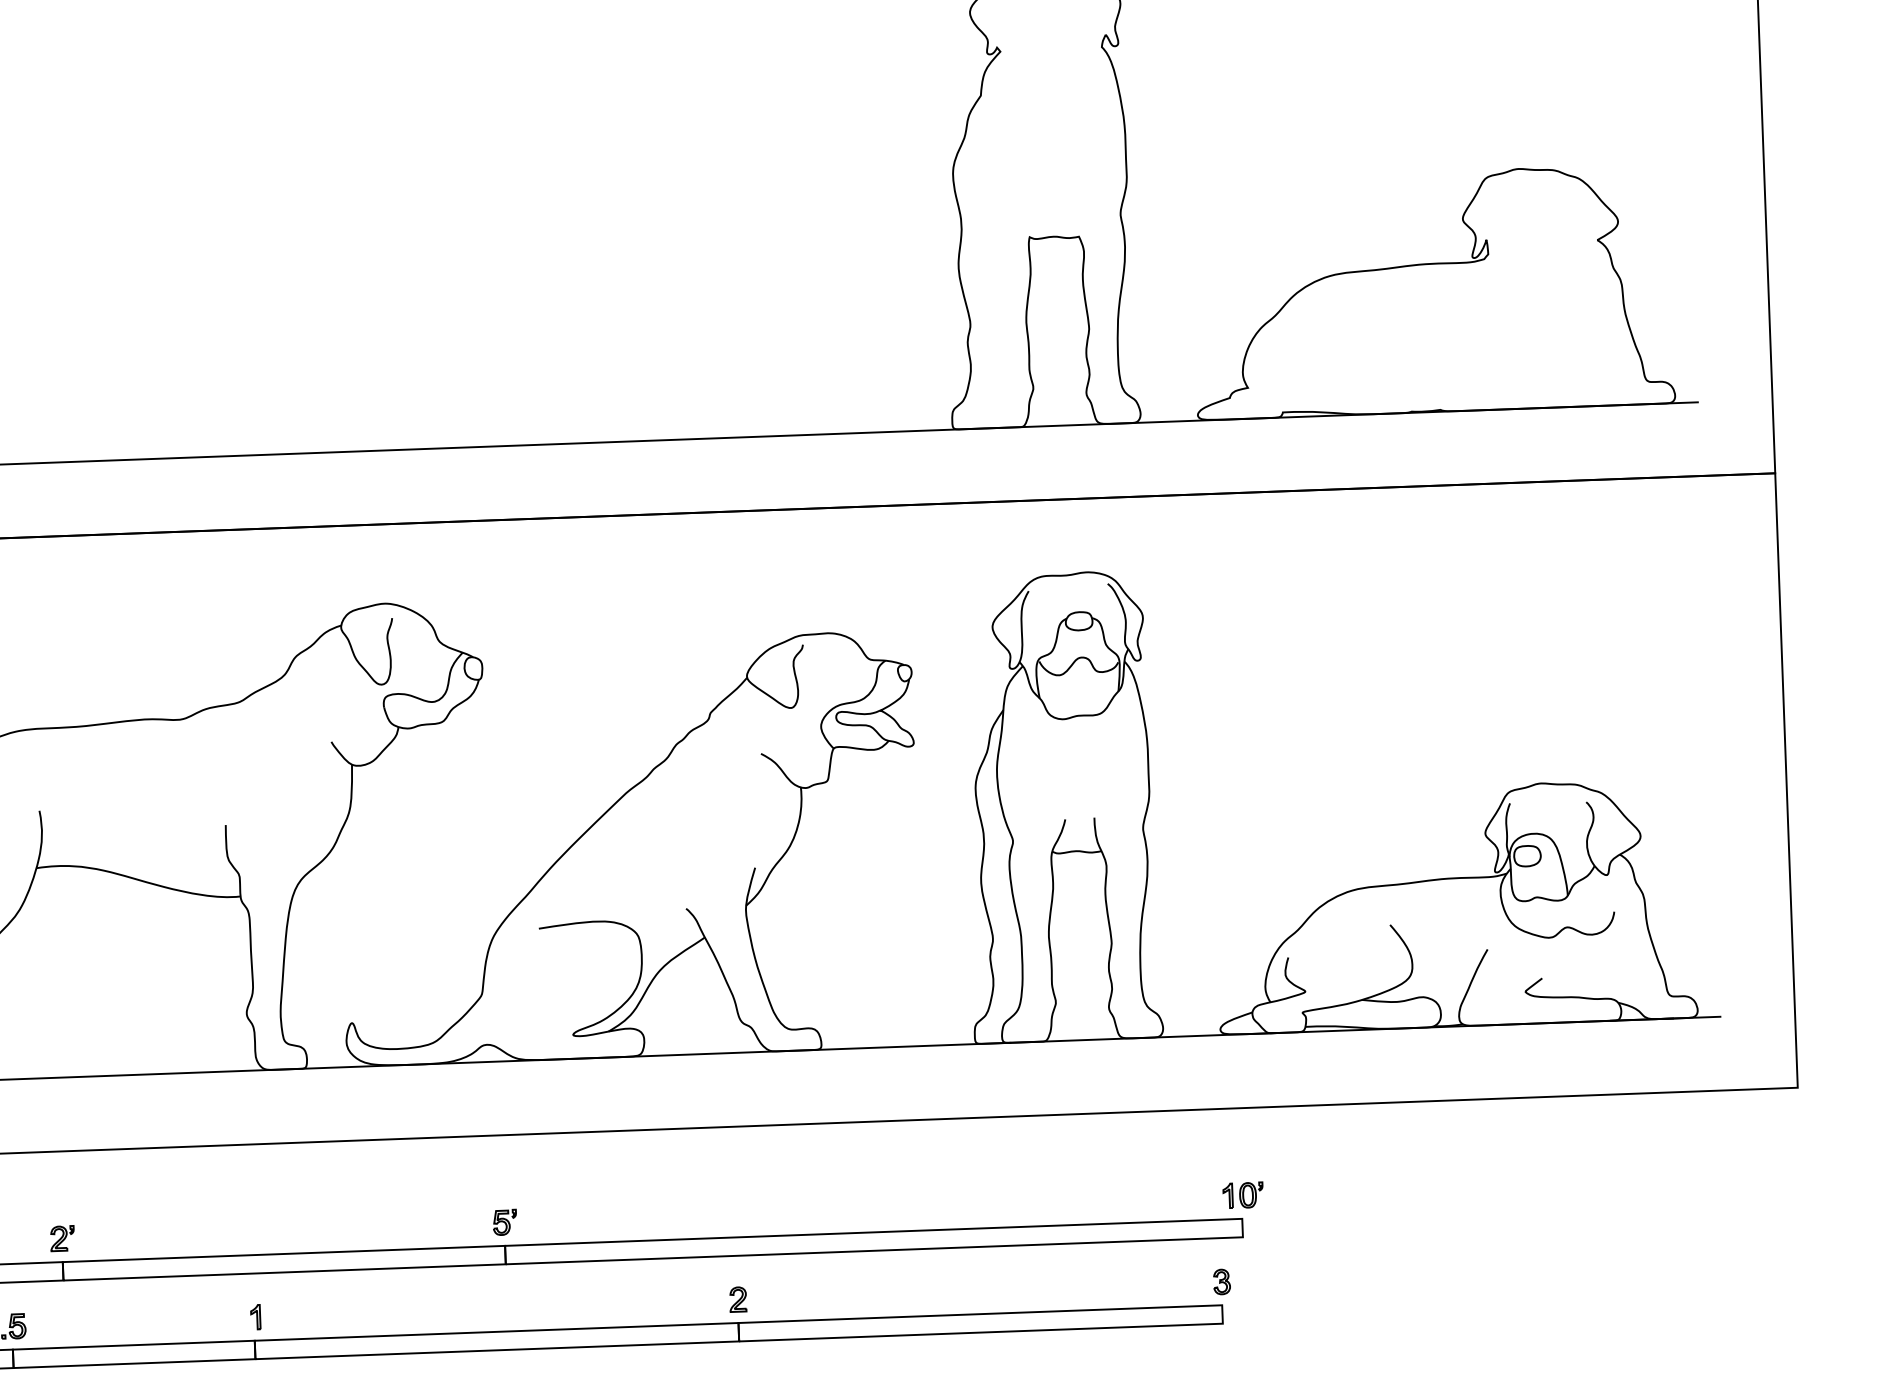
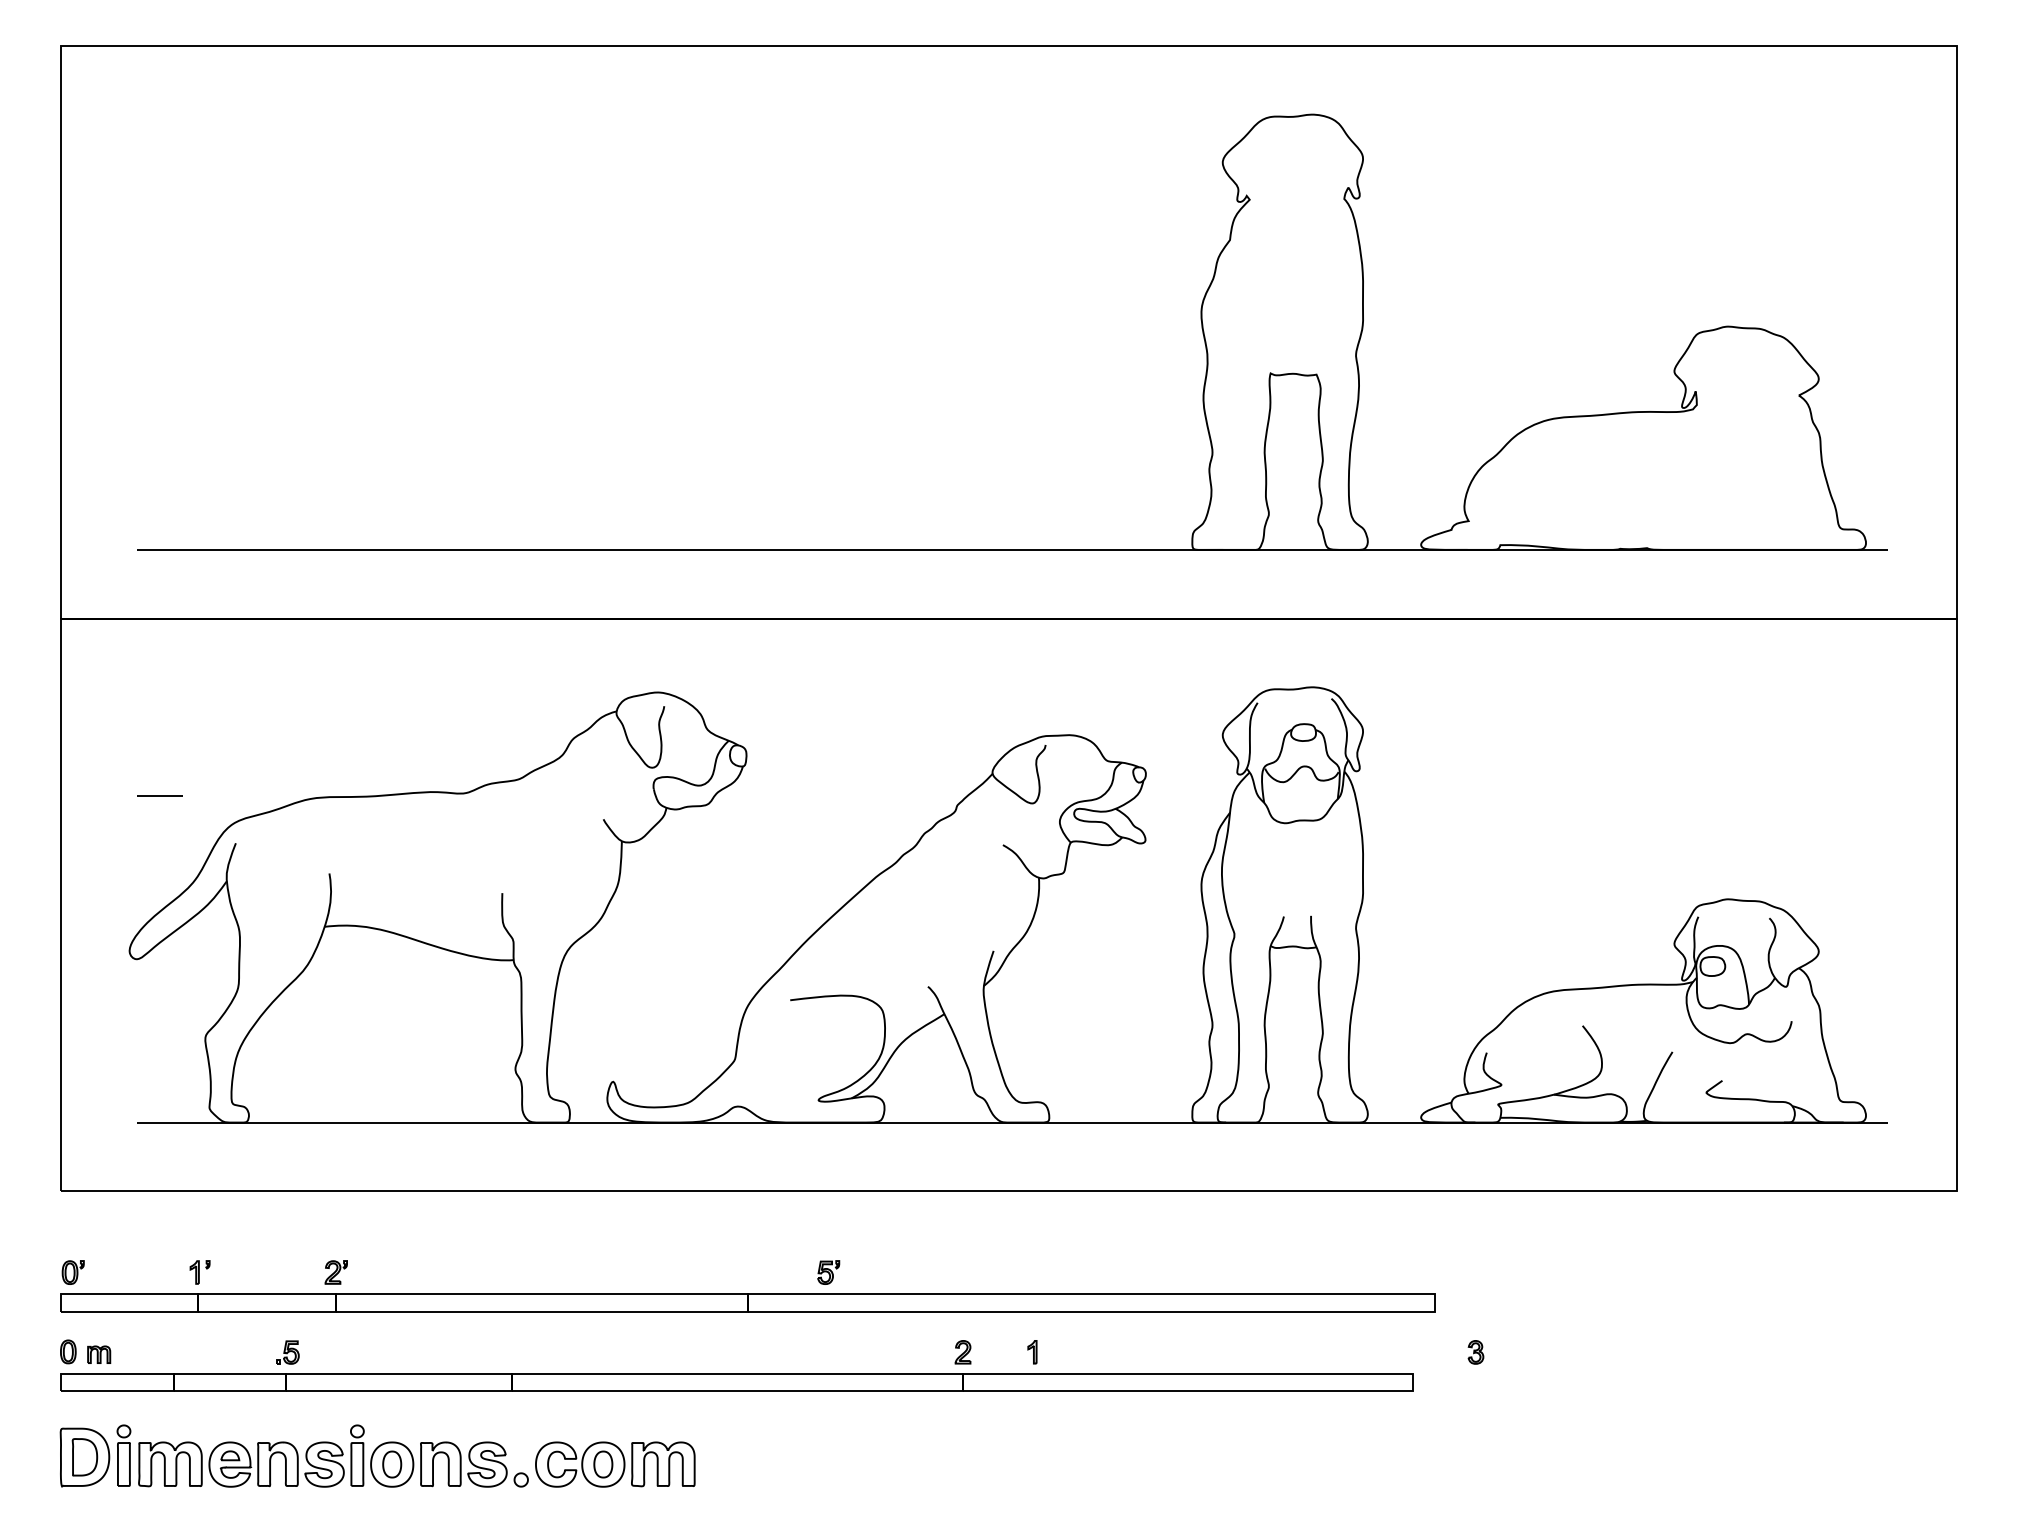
part: (1243, 1195) -> (1436, 1272), removed
part: (504, 1222) -> (828, 1272), moved
part: (1221, 1282) -> (1475, 1352), moved
part: (255, 1317) -> (1032, 1352), moved

